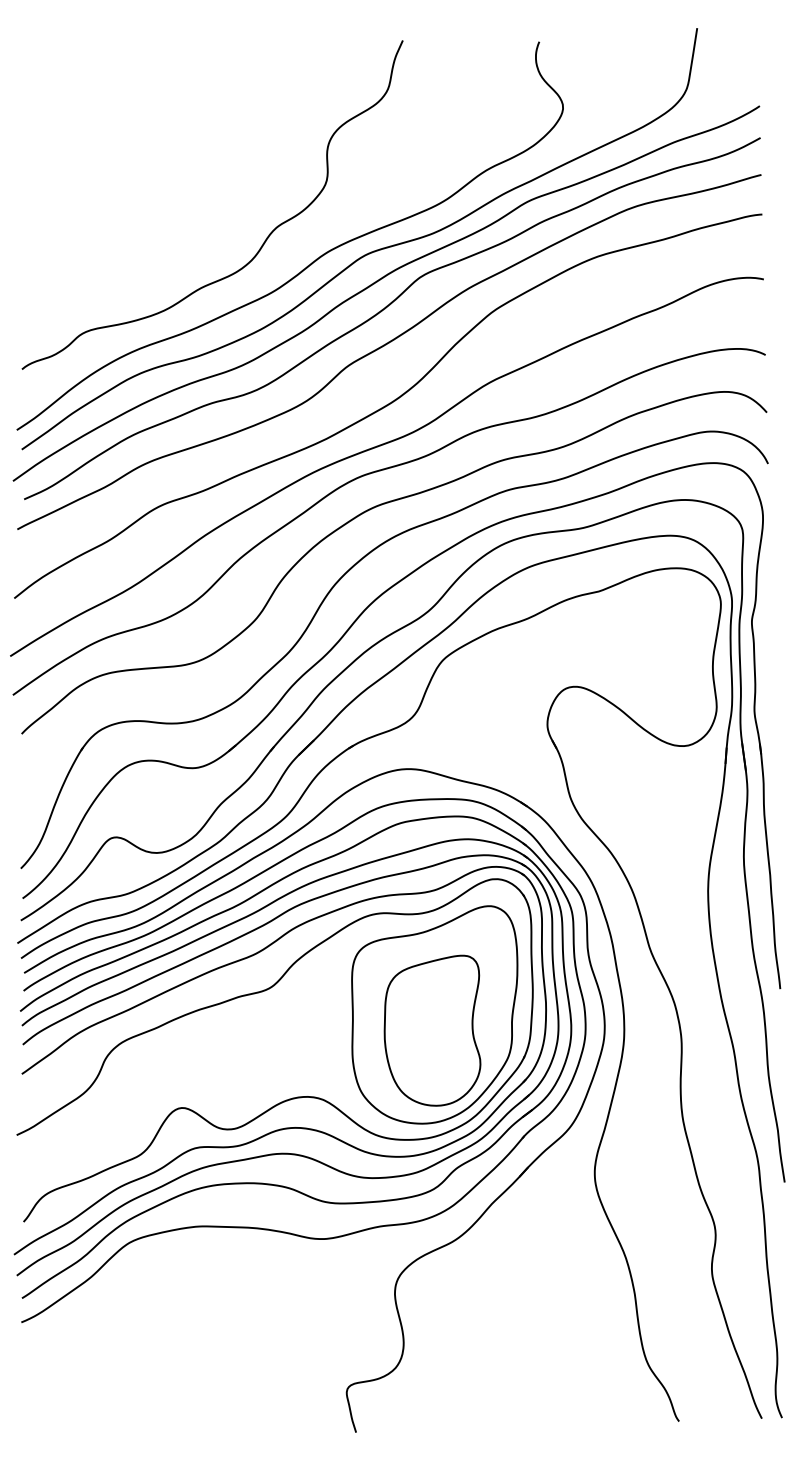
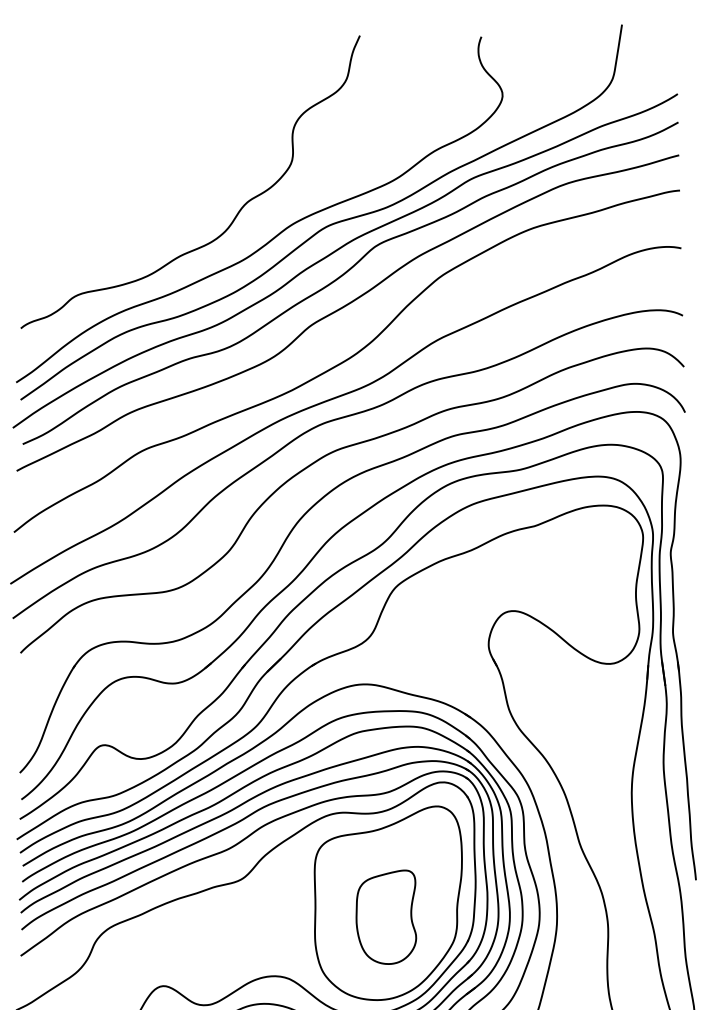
part: (432, 1030) -> (386, 917), size x0.7

